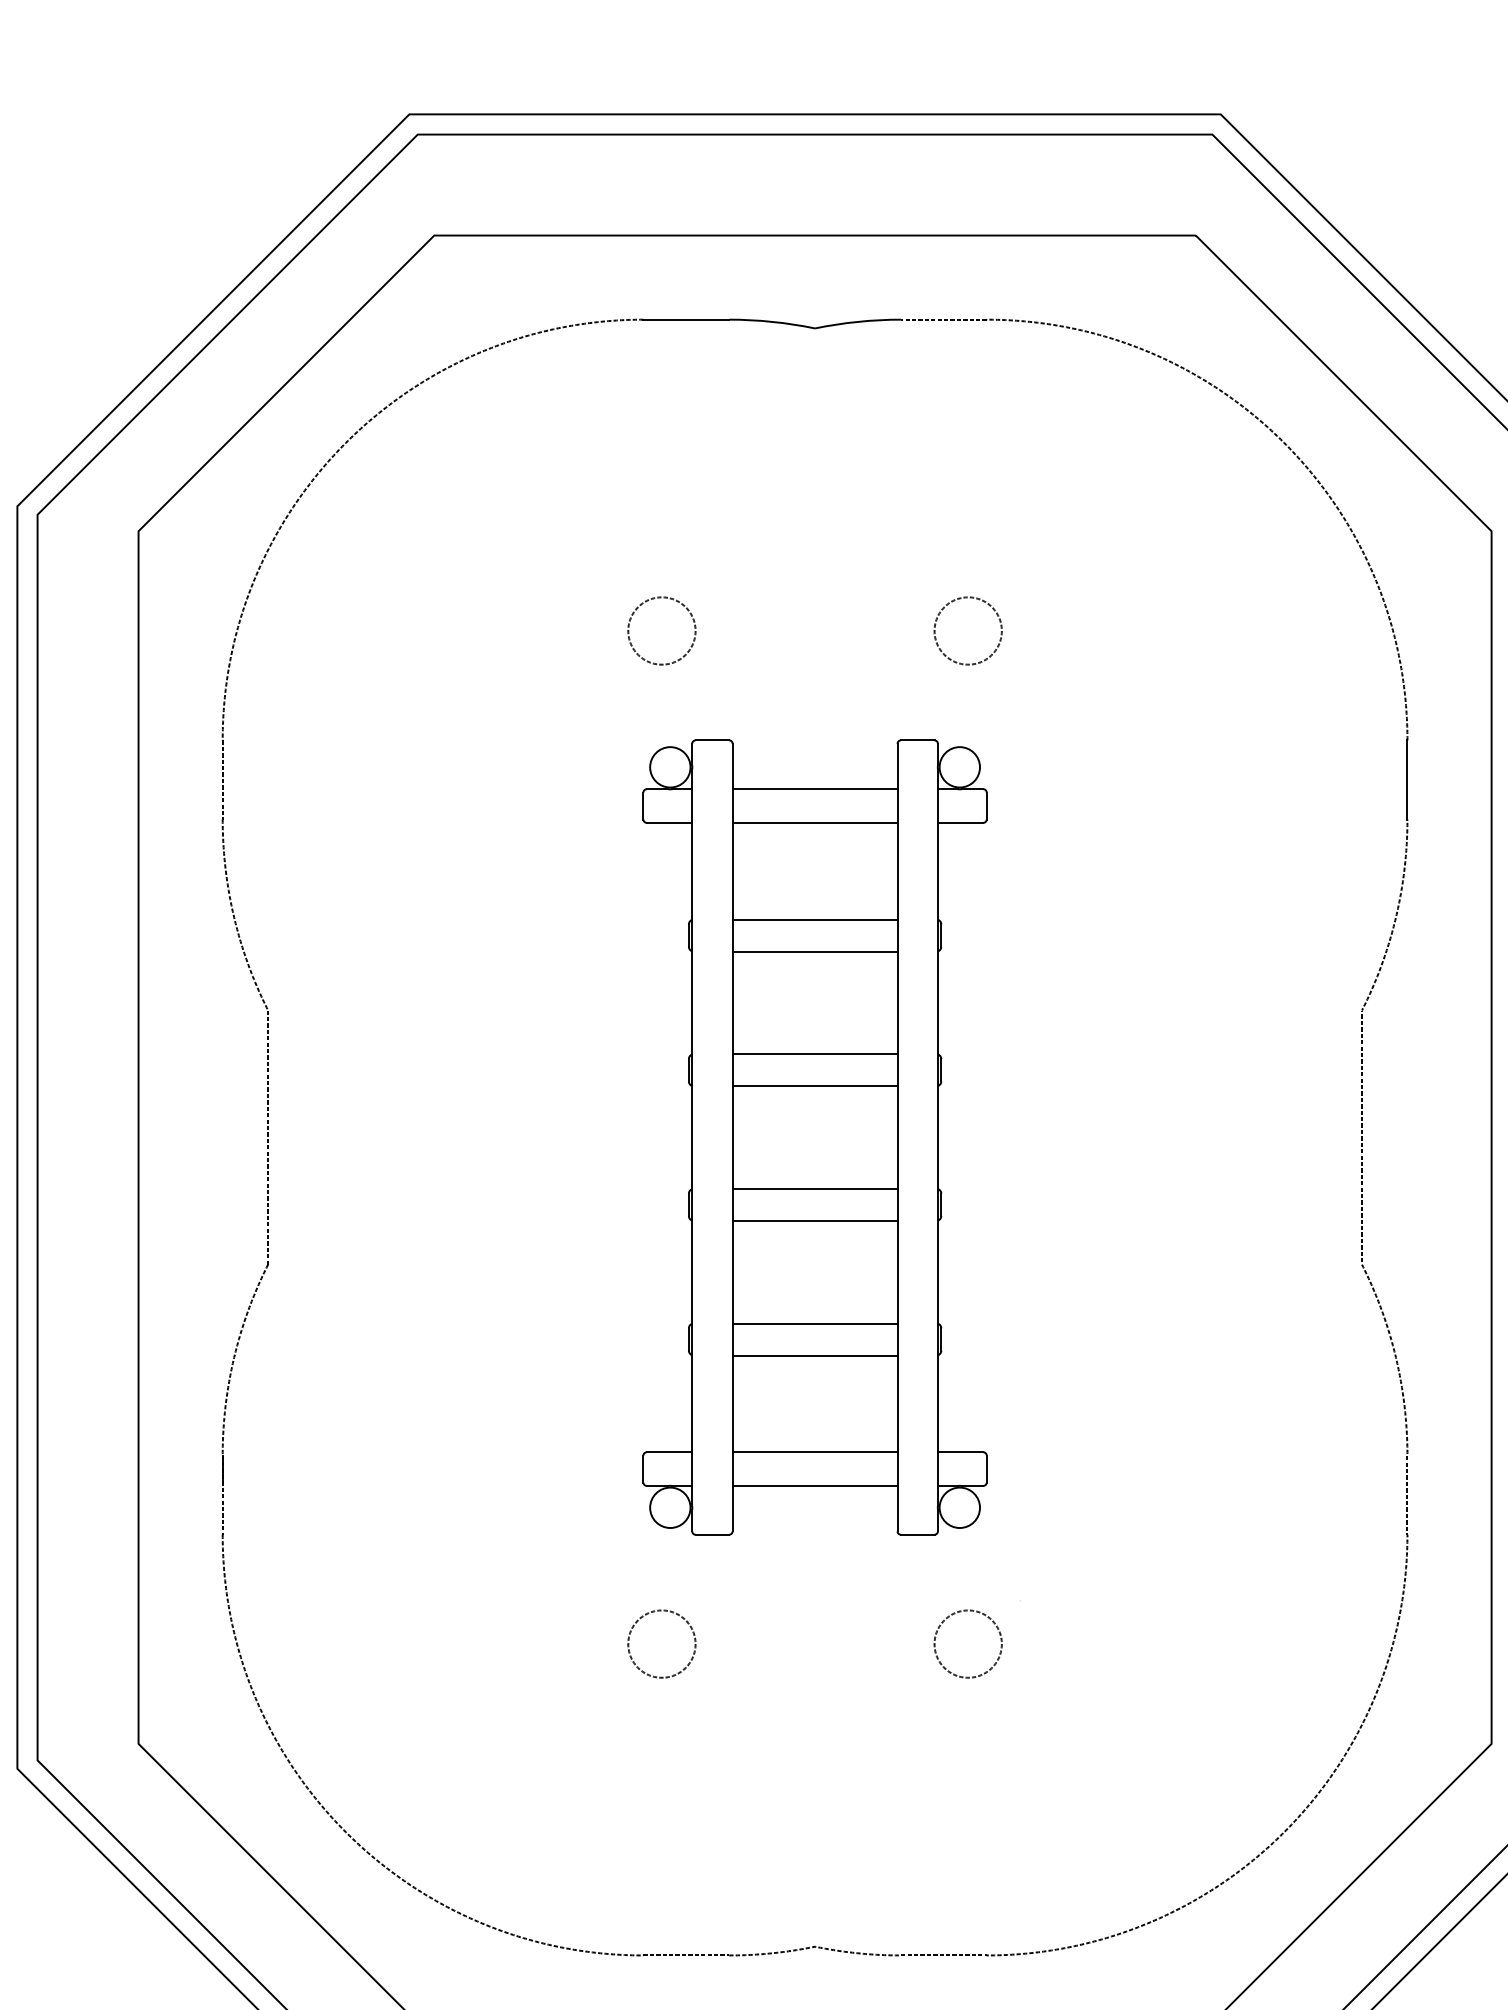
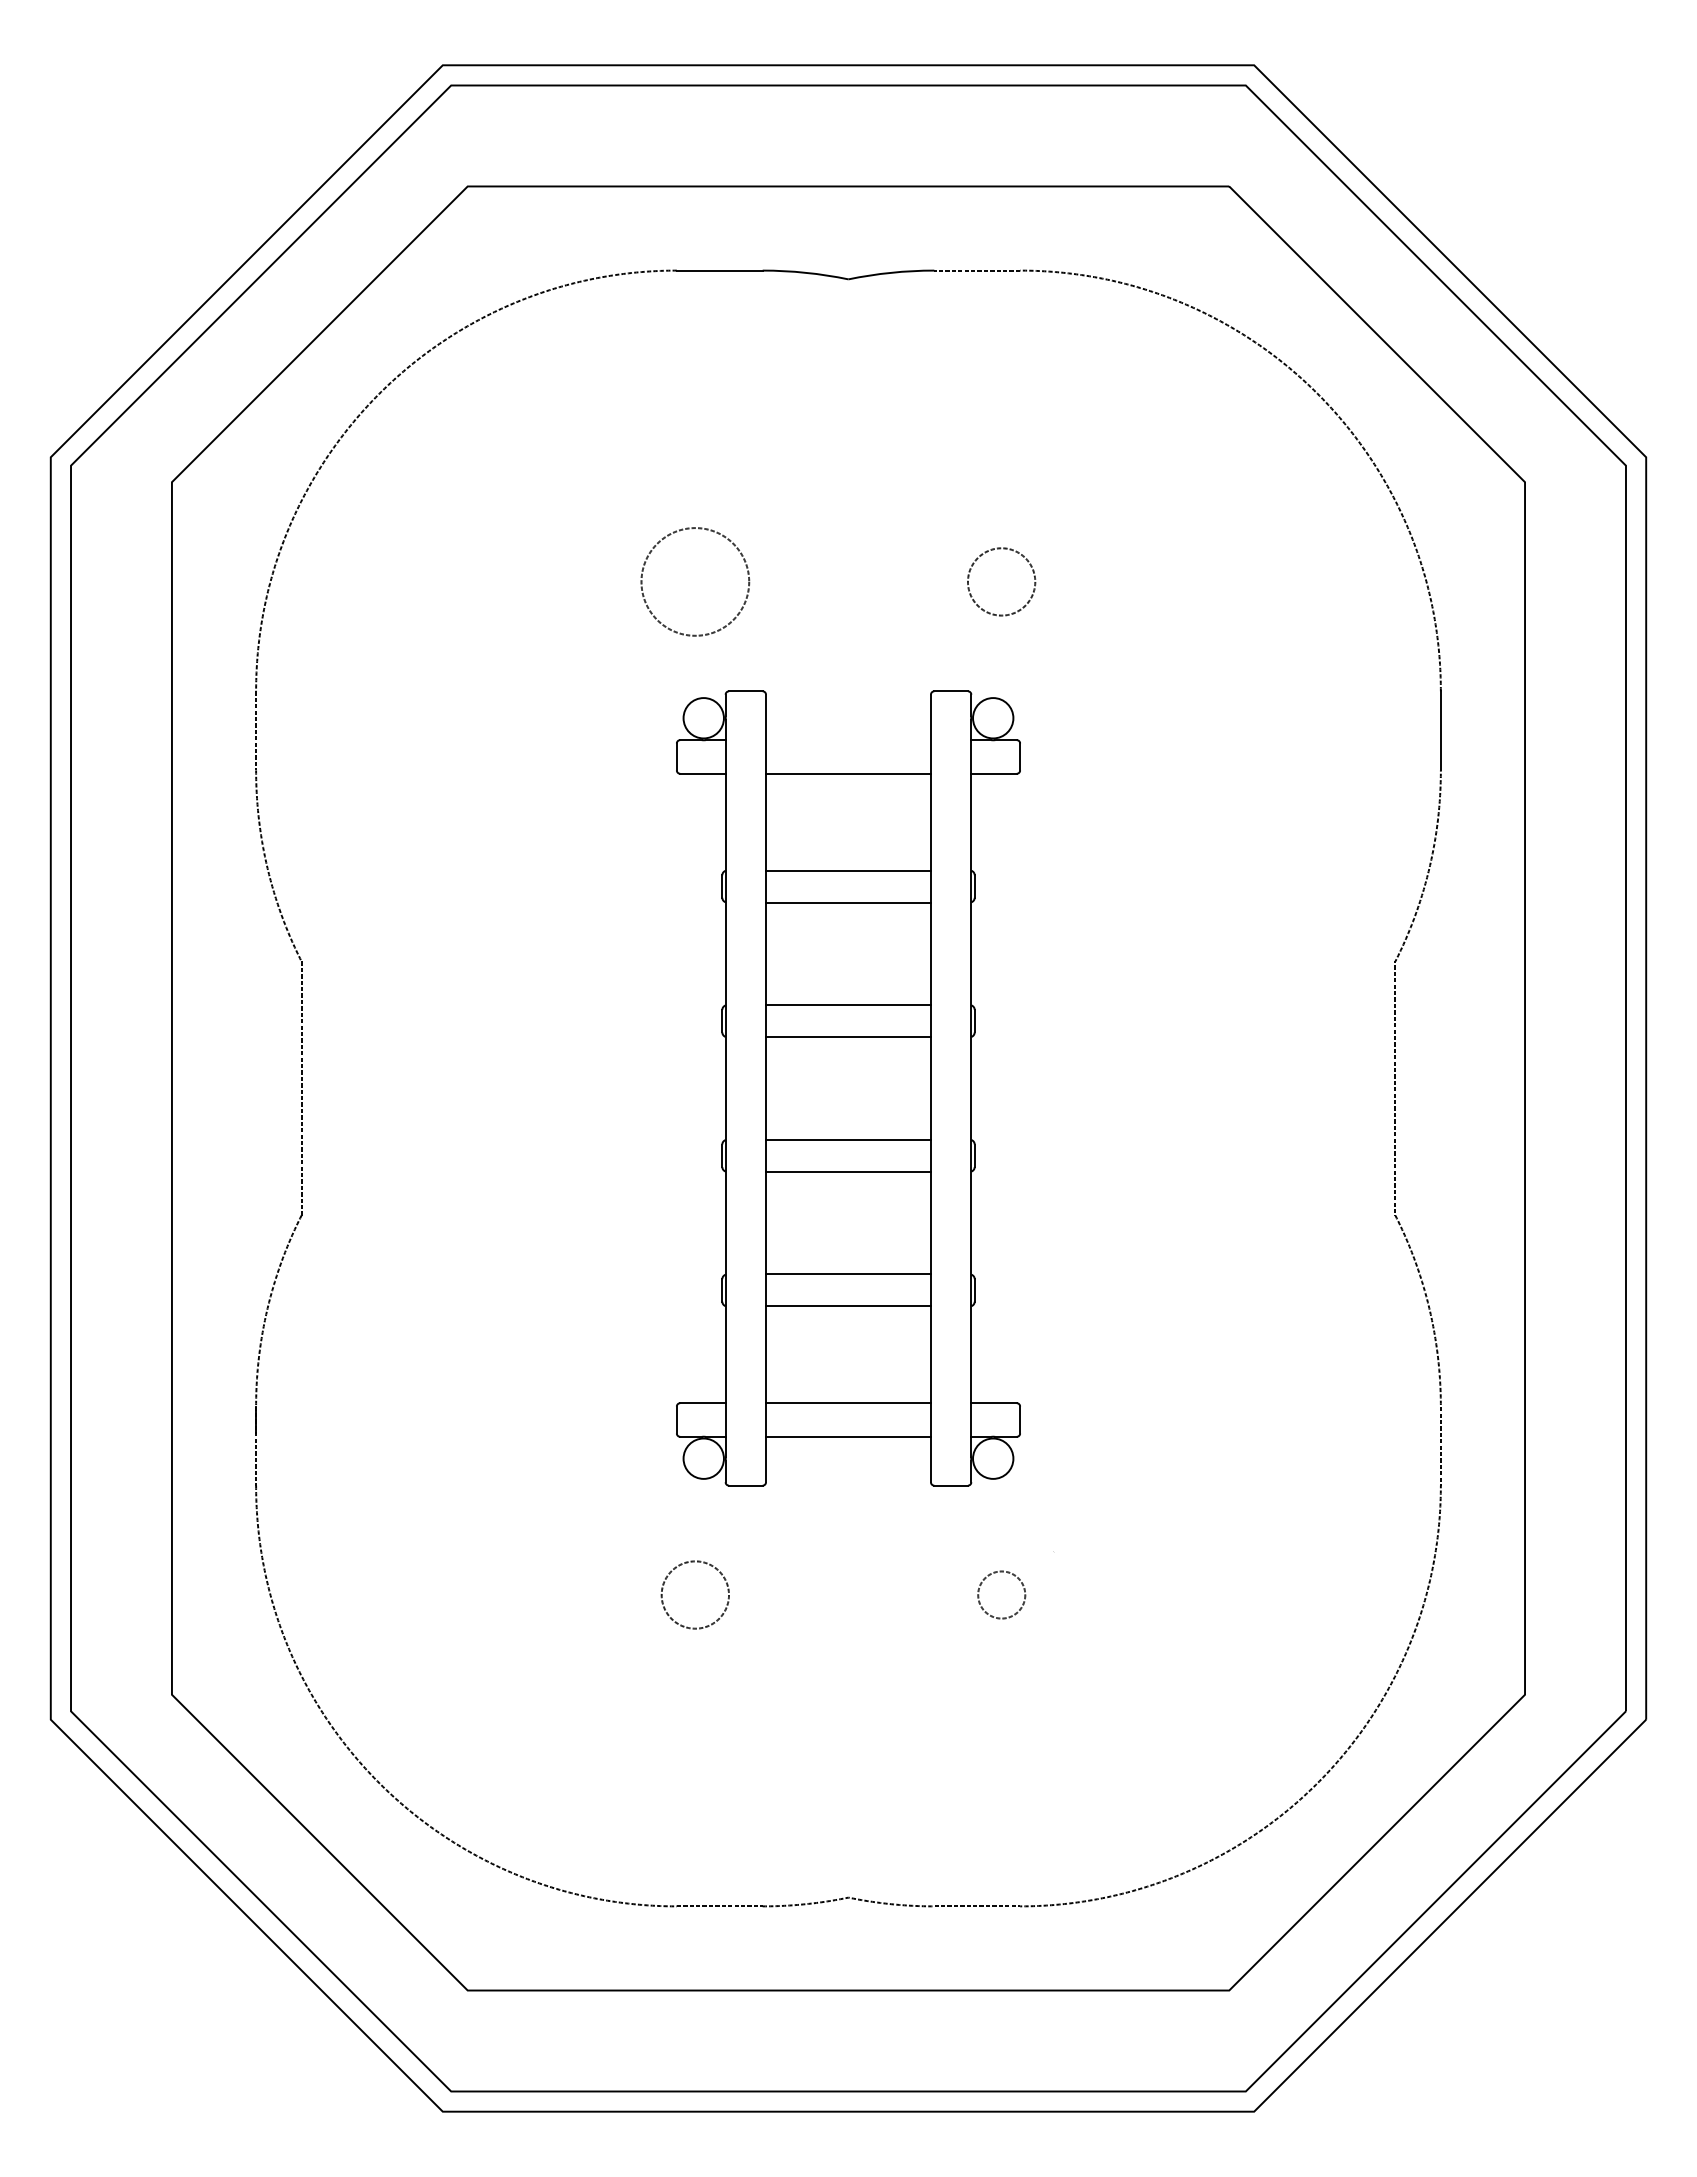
circle: (662, 630) -> (695, 581), size x1.6
line: (815, 789) -> (848, 740), removed
circle: (968, 1643) -> (1001, 1594), size x0.7

